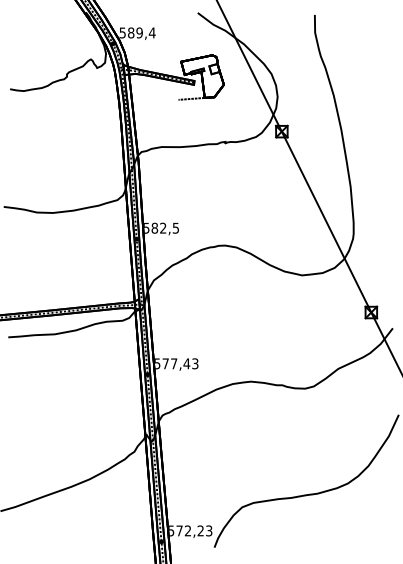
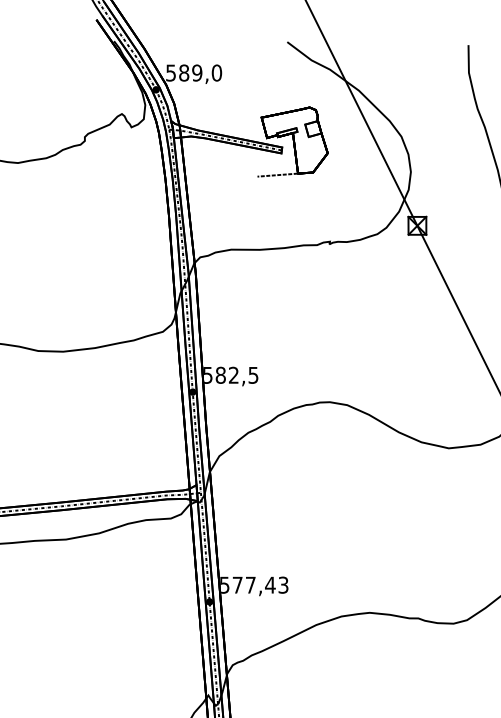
text: (151, 32) -> (215, 72), 589,4 -> 589,0

